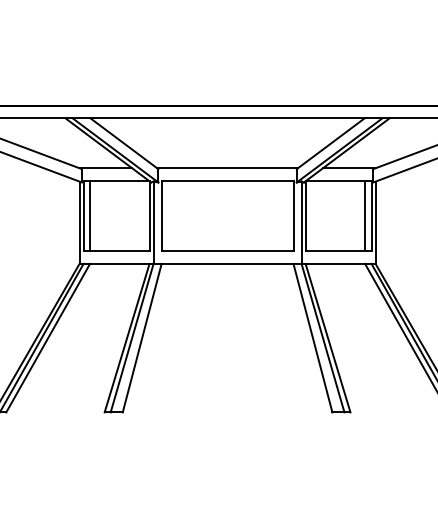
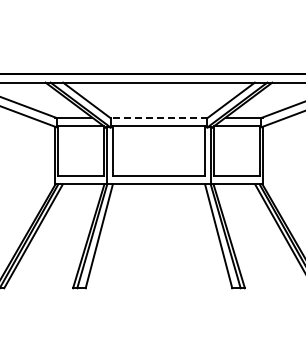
line: (226, 168) -> (158, 117), solid -> dashed
line: (89, 215) -> (62, 150), removed
line: (365, 215) -> (255, 150), removed

